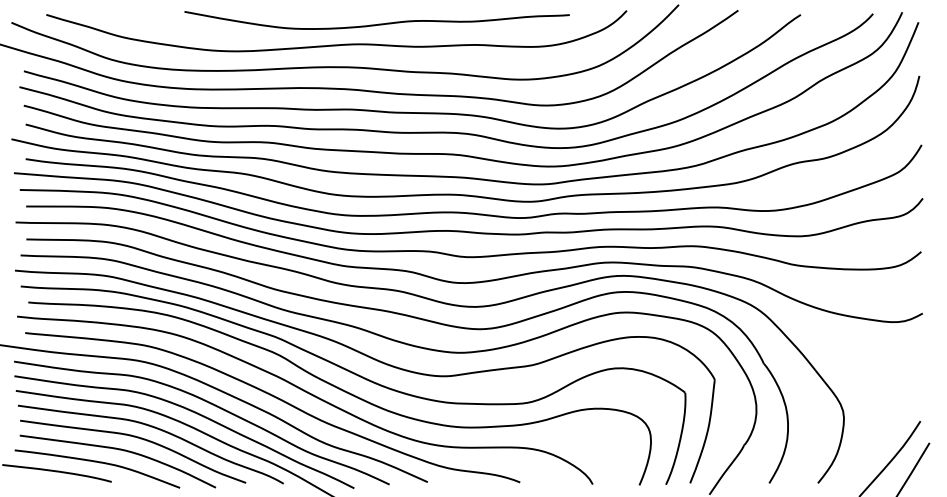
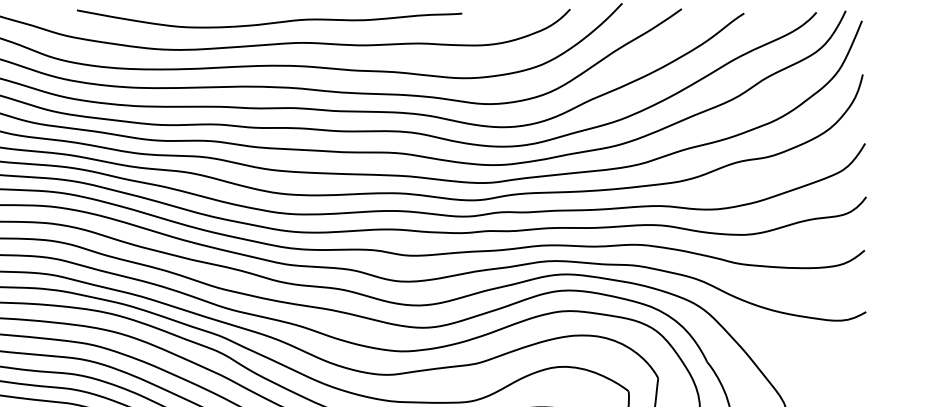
curve: (378, 23) -> (270, 22), moved

